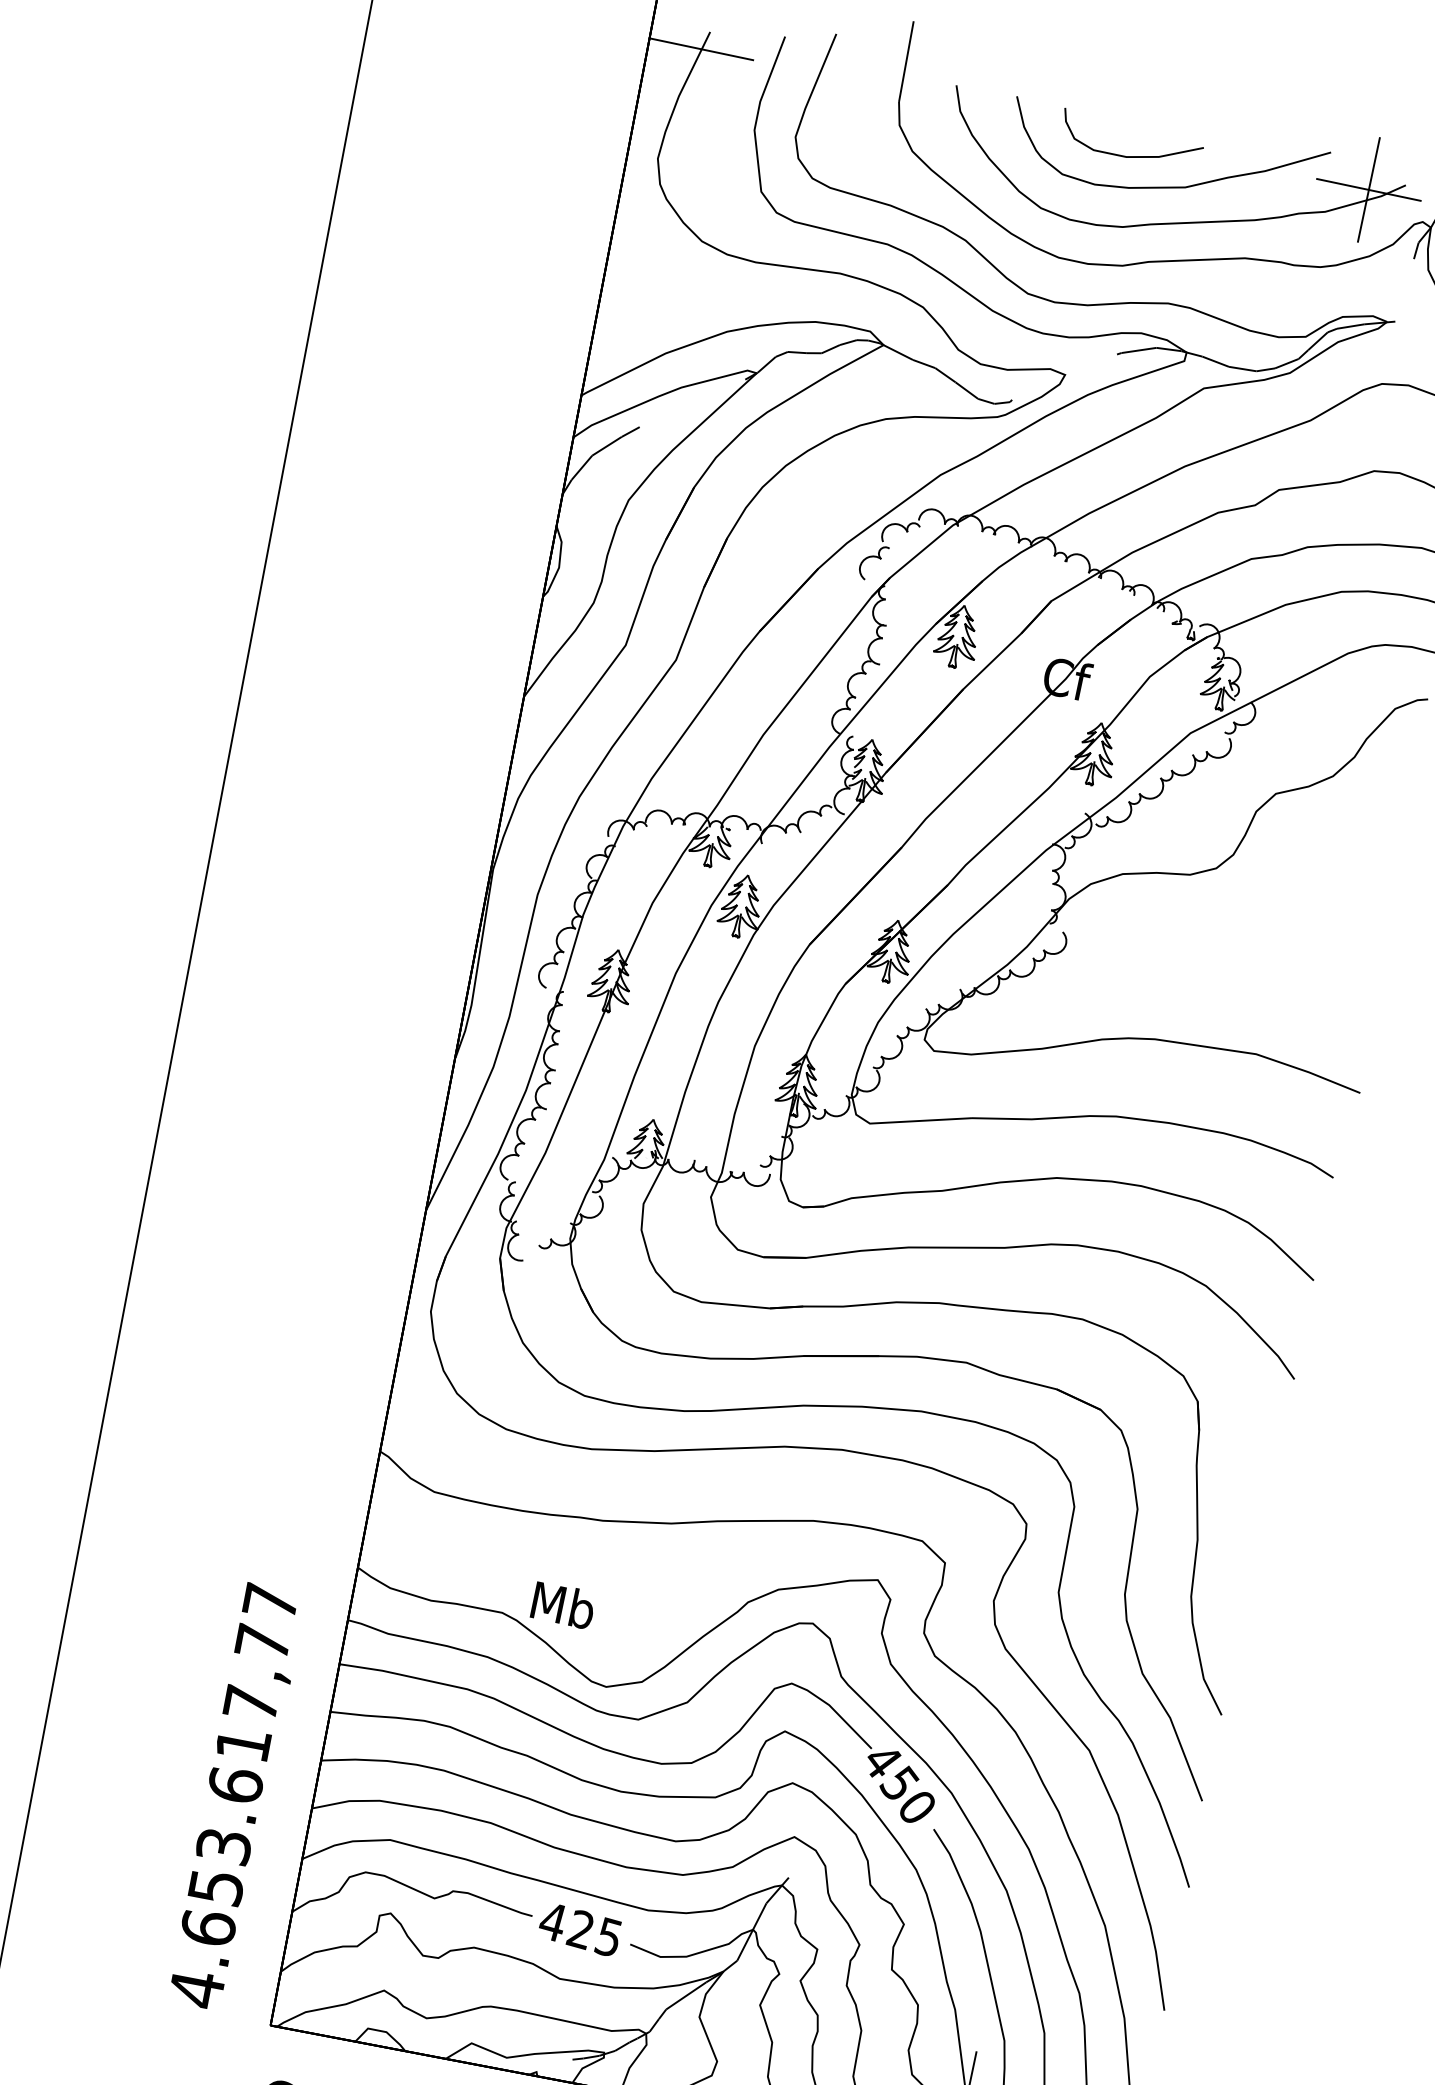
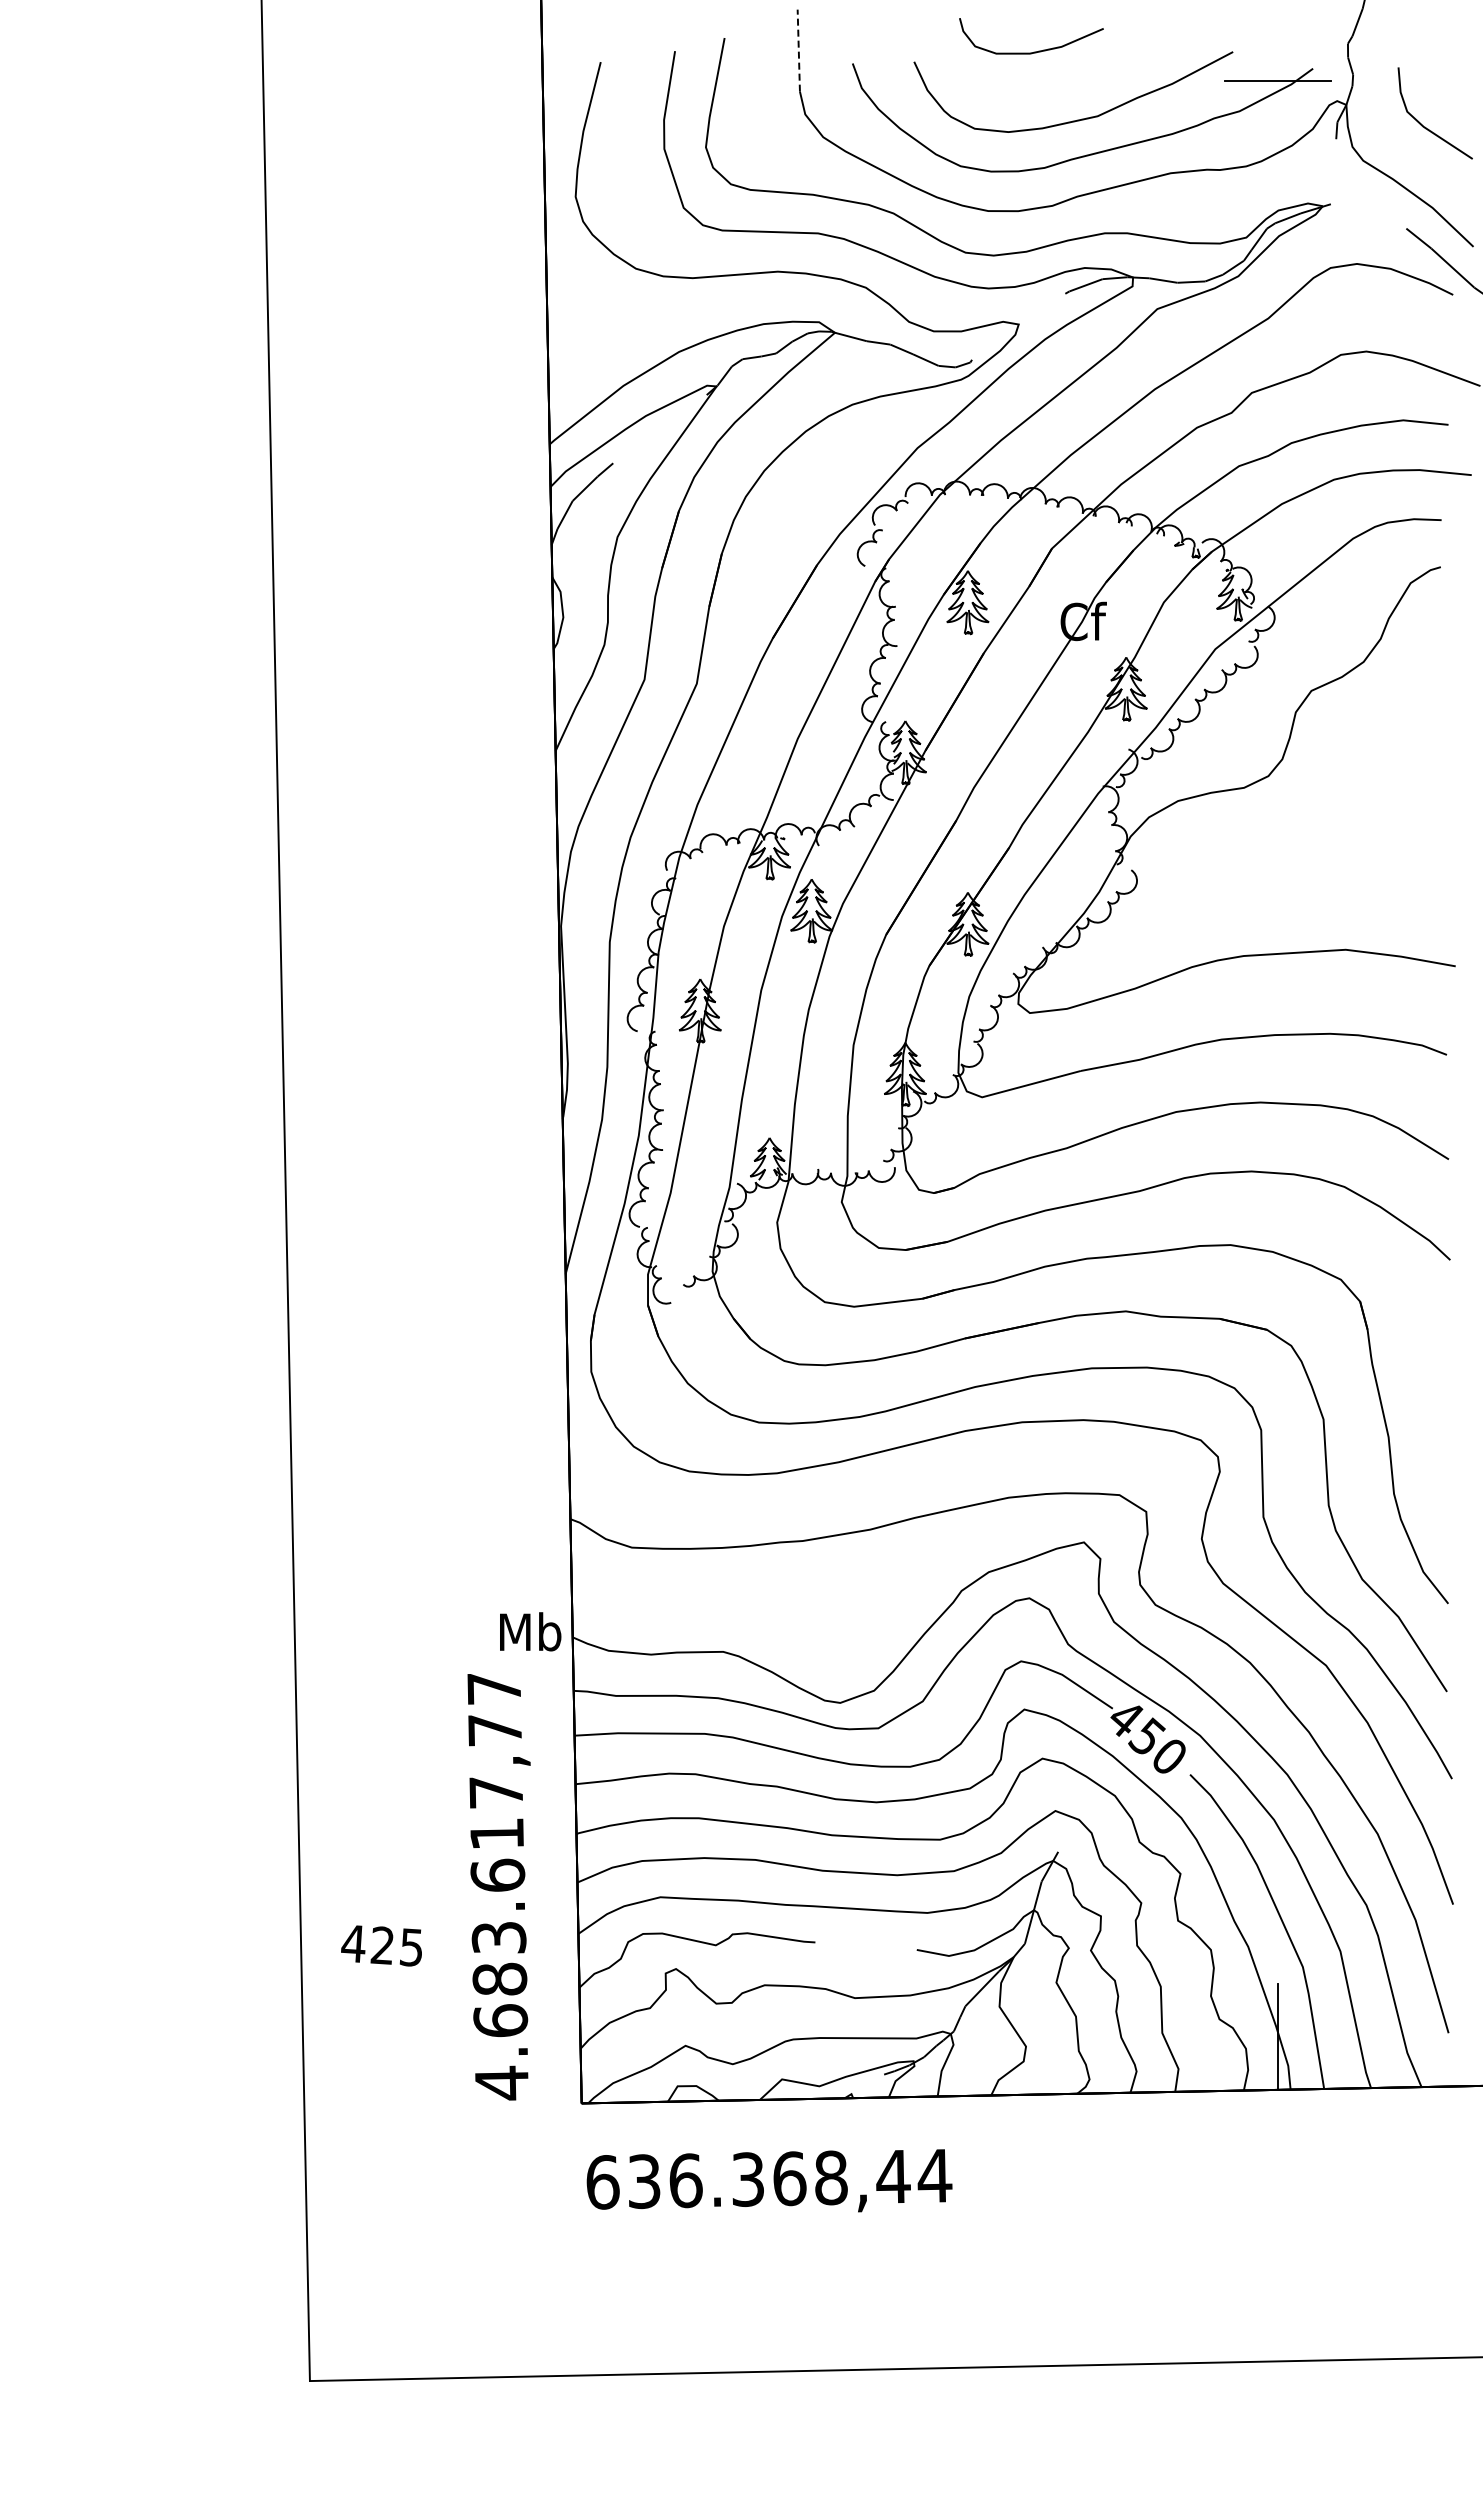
line: (701, 48) -> (595, 80), removed
line: (906, 61) -> (798, 50), solid -> dashed
curve: (1131, 155) -> (1034, 51), moved
line: (1368, 189) -> (1277, 80), removed
text: (563, 1604) -> (530, 1631), moved
text: (215, 1886) -> (499, 1978), 4.653.617,77 -> 4.683.617,77
text: (579, 1929) -> (381, 1945), moved

